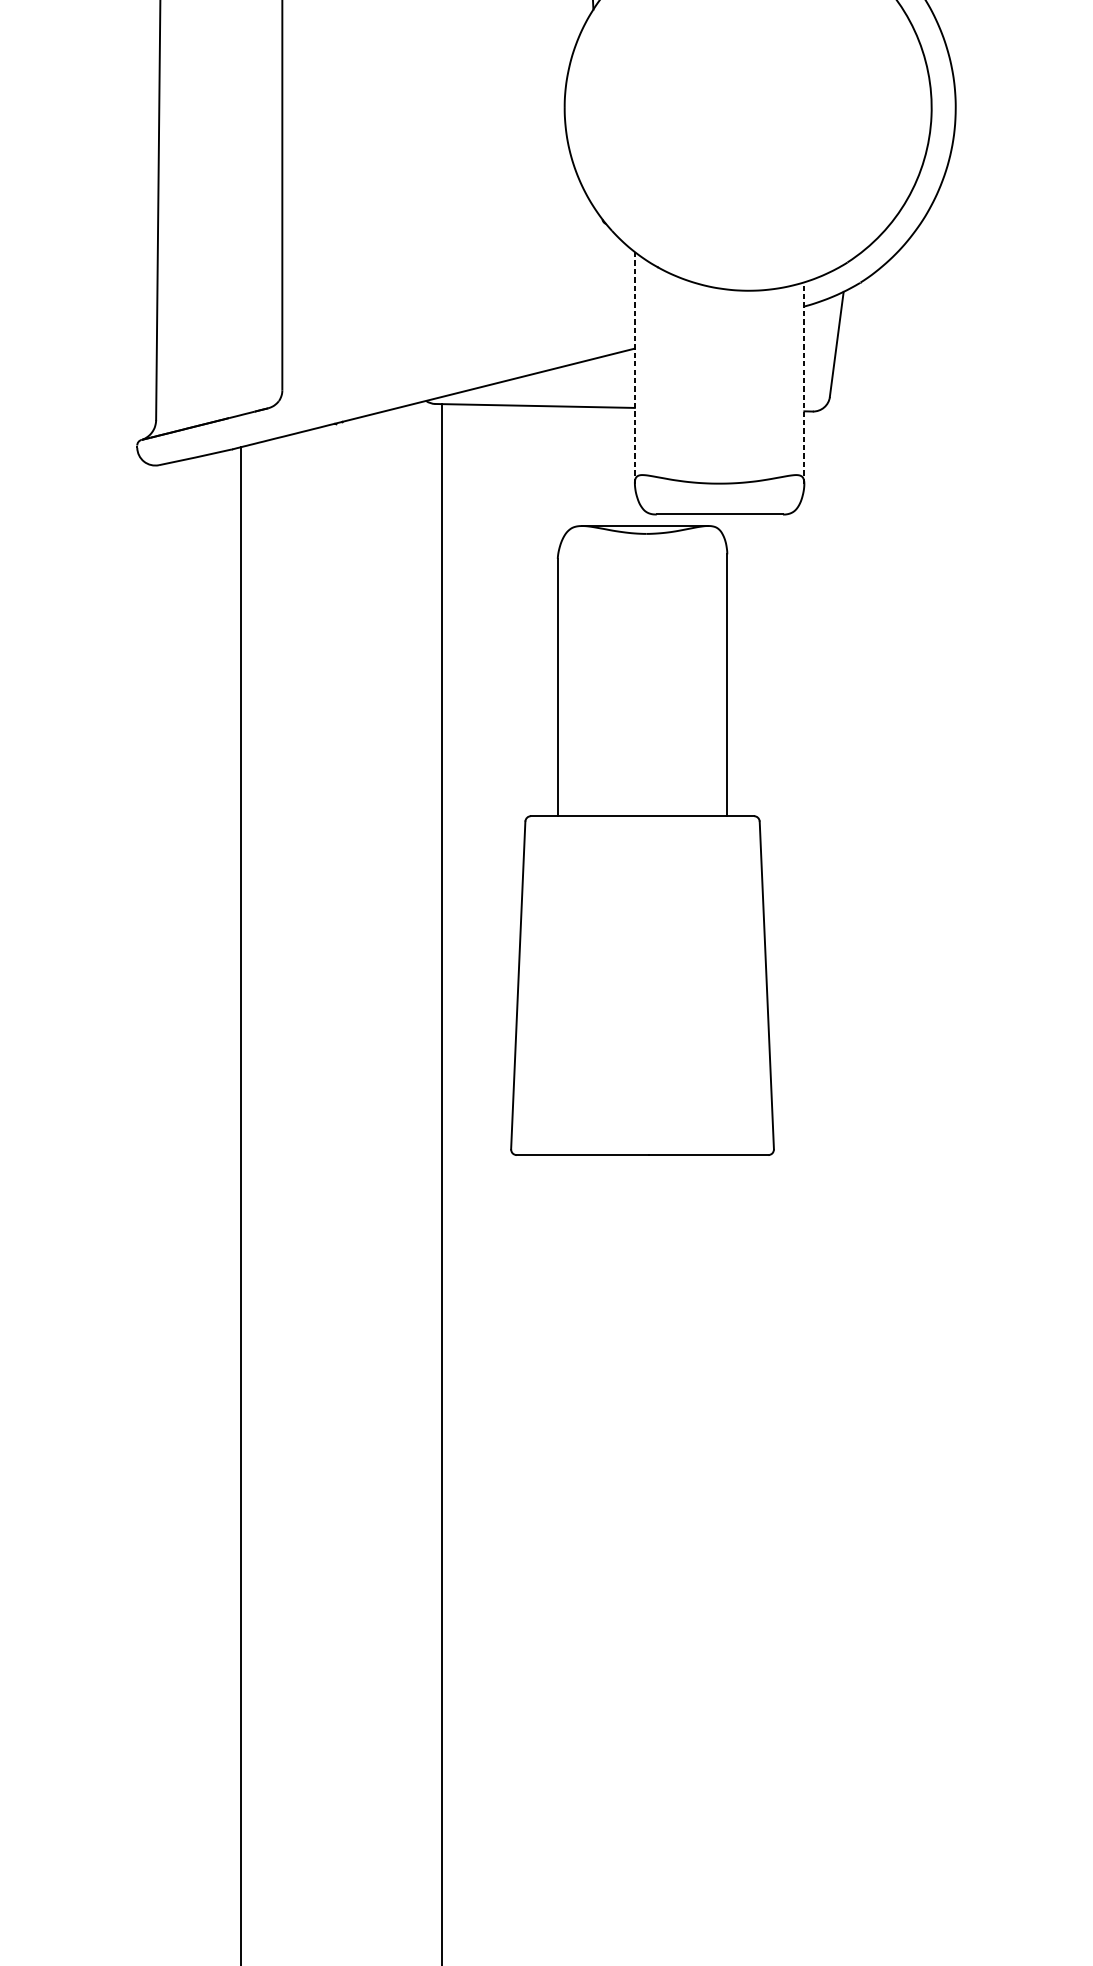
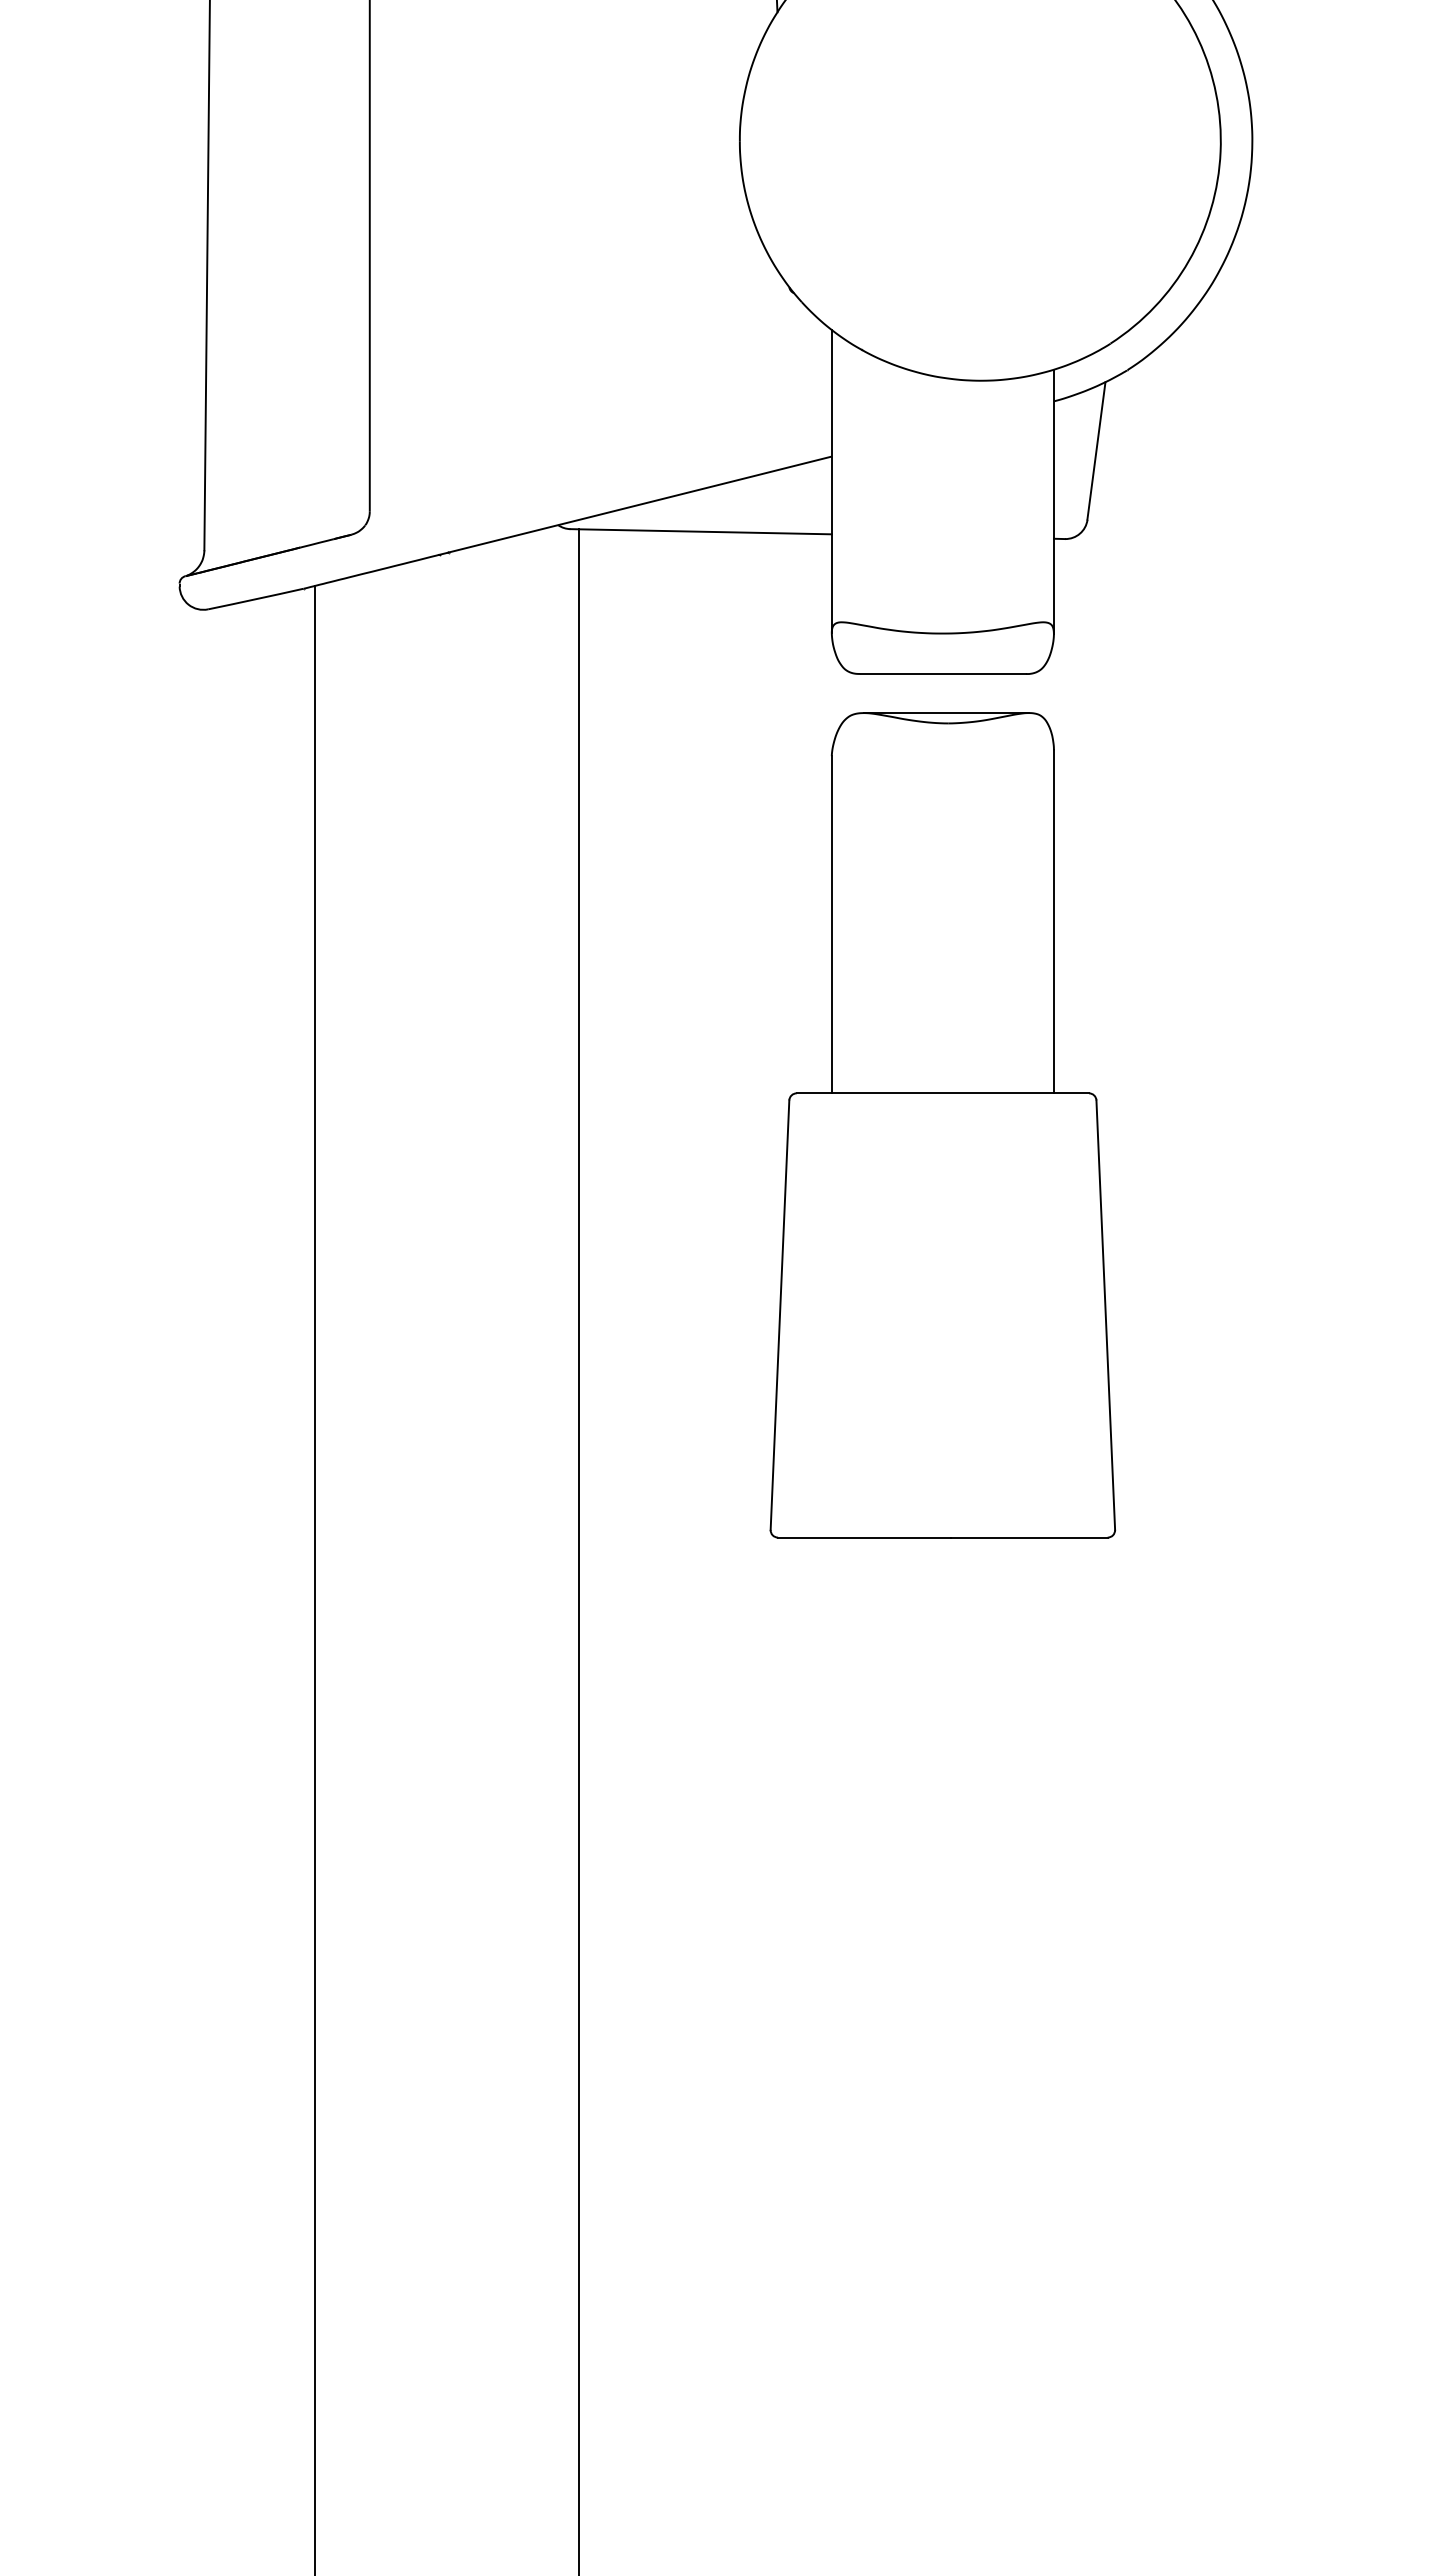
line: (634, 367) -> (831, 481), dashed -> solid
line: (804, 382) -> (1053, 501), dashed -> solid
part: (642, 840) -> (942, 1125), moved

